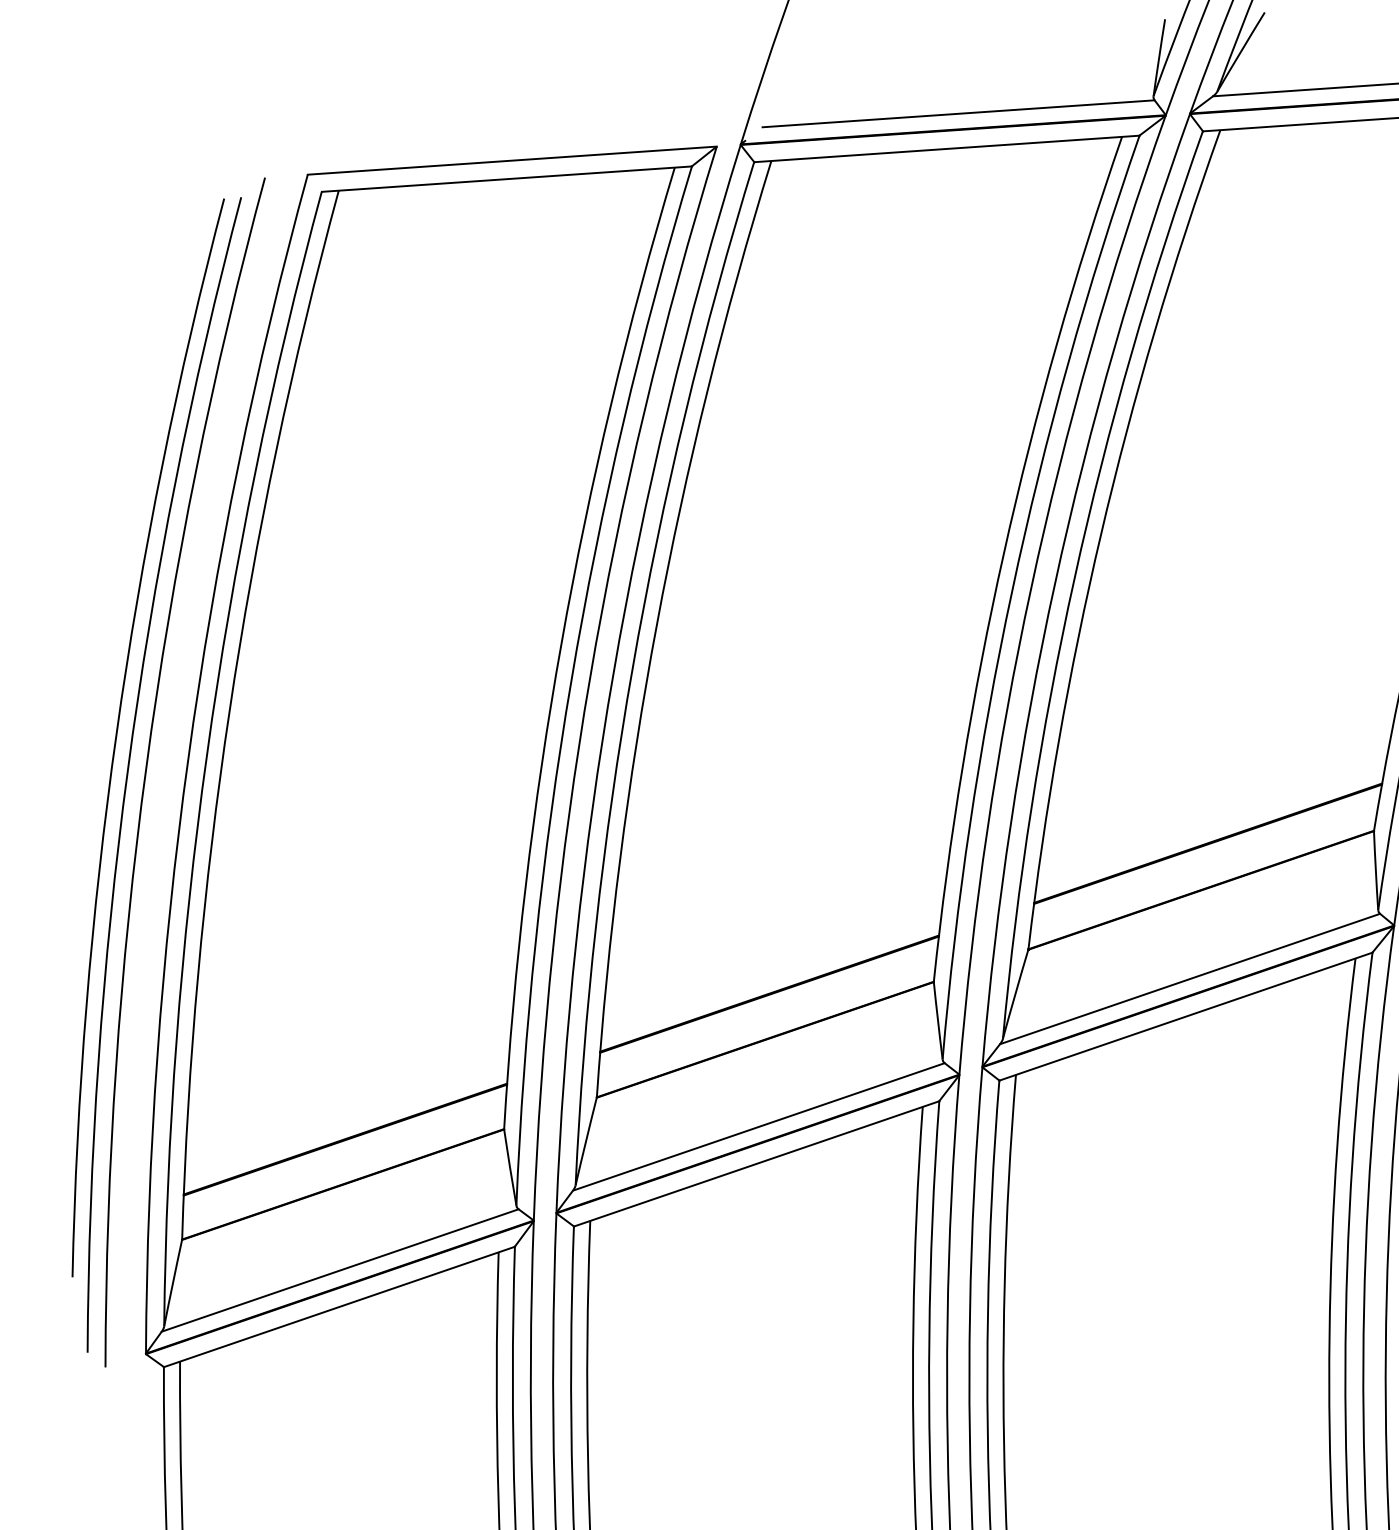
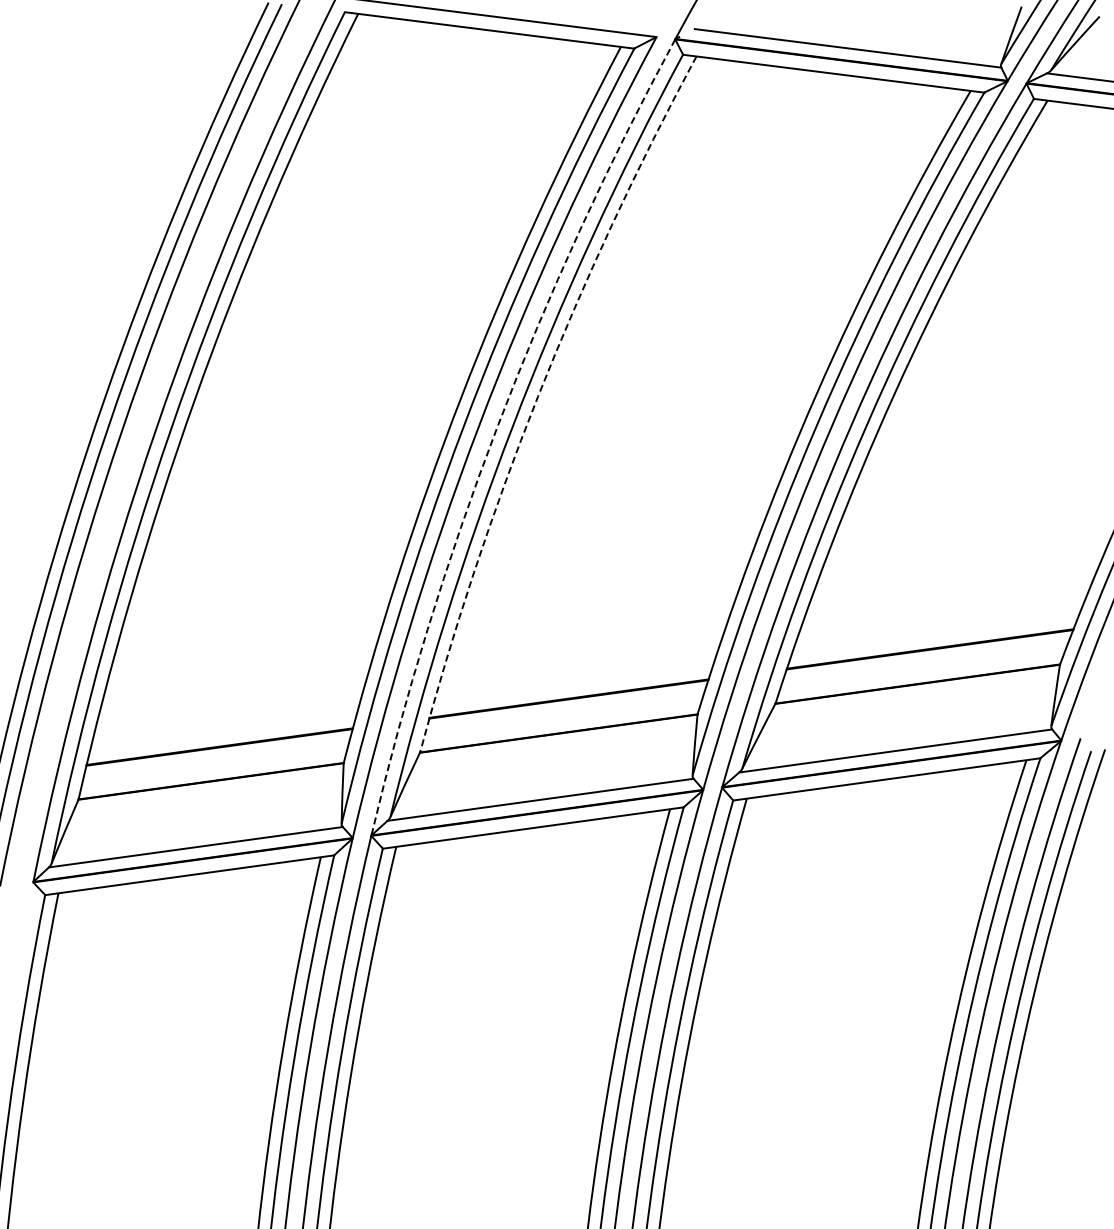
arc: (657, 624) -> (538, 396), solid -> dashed
arc: (613, 672) -> (497, 427), solid -> dashed

